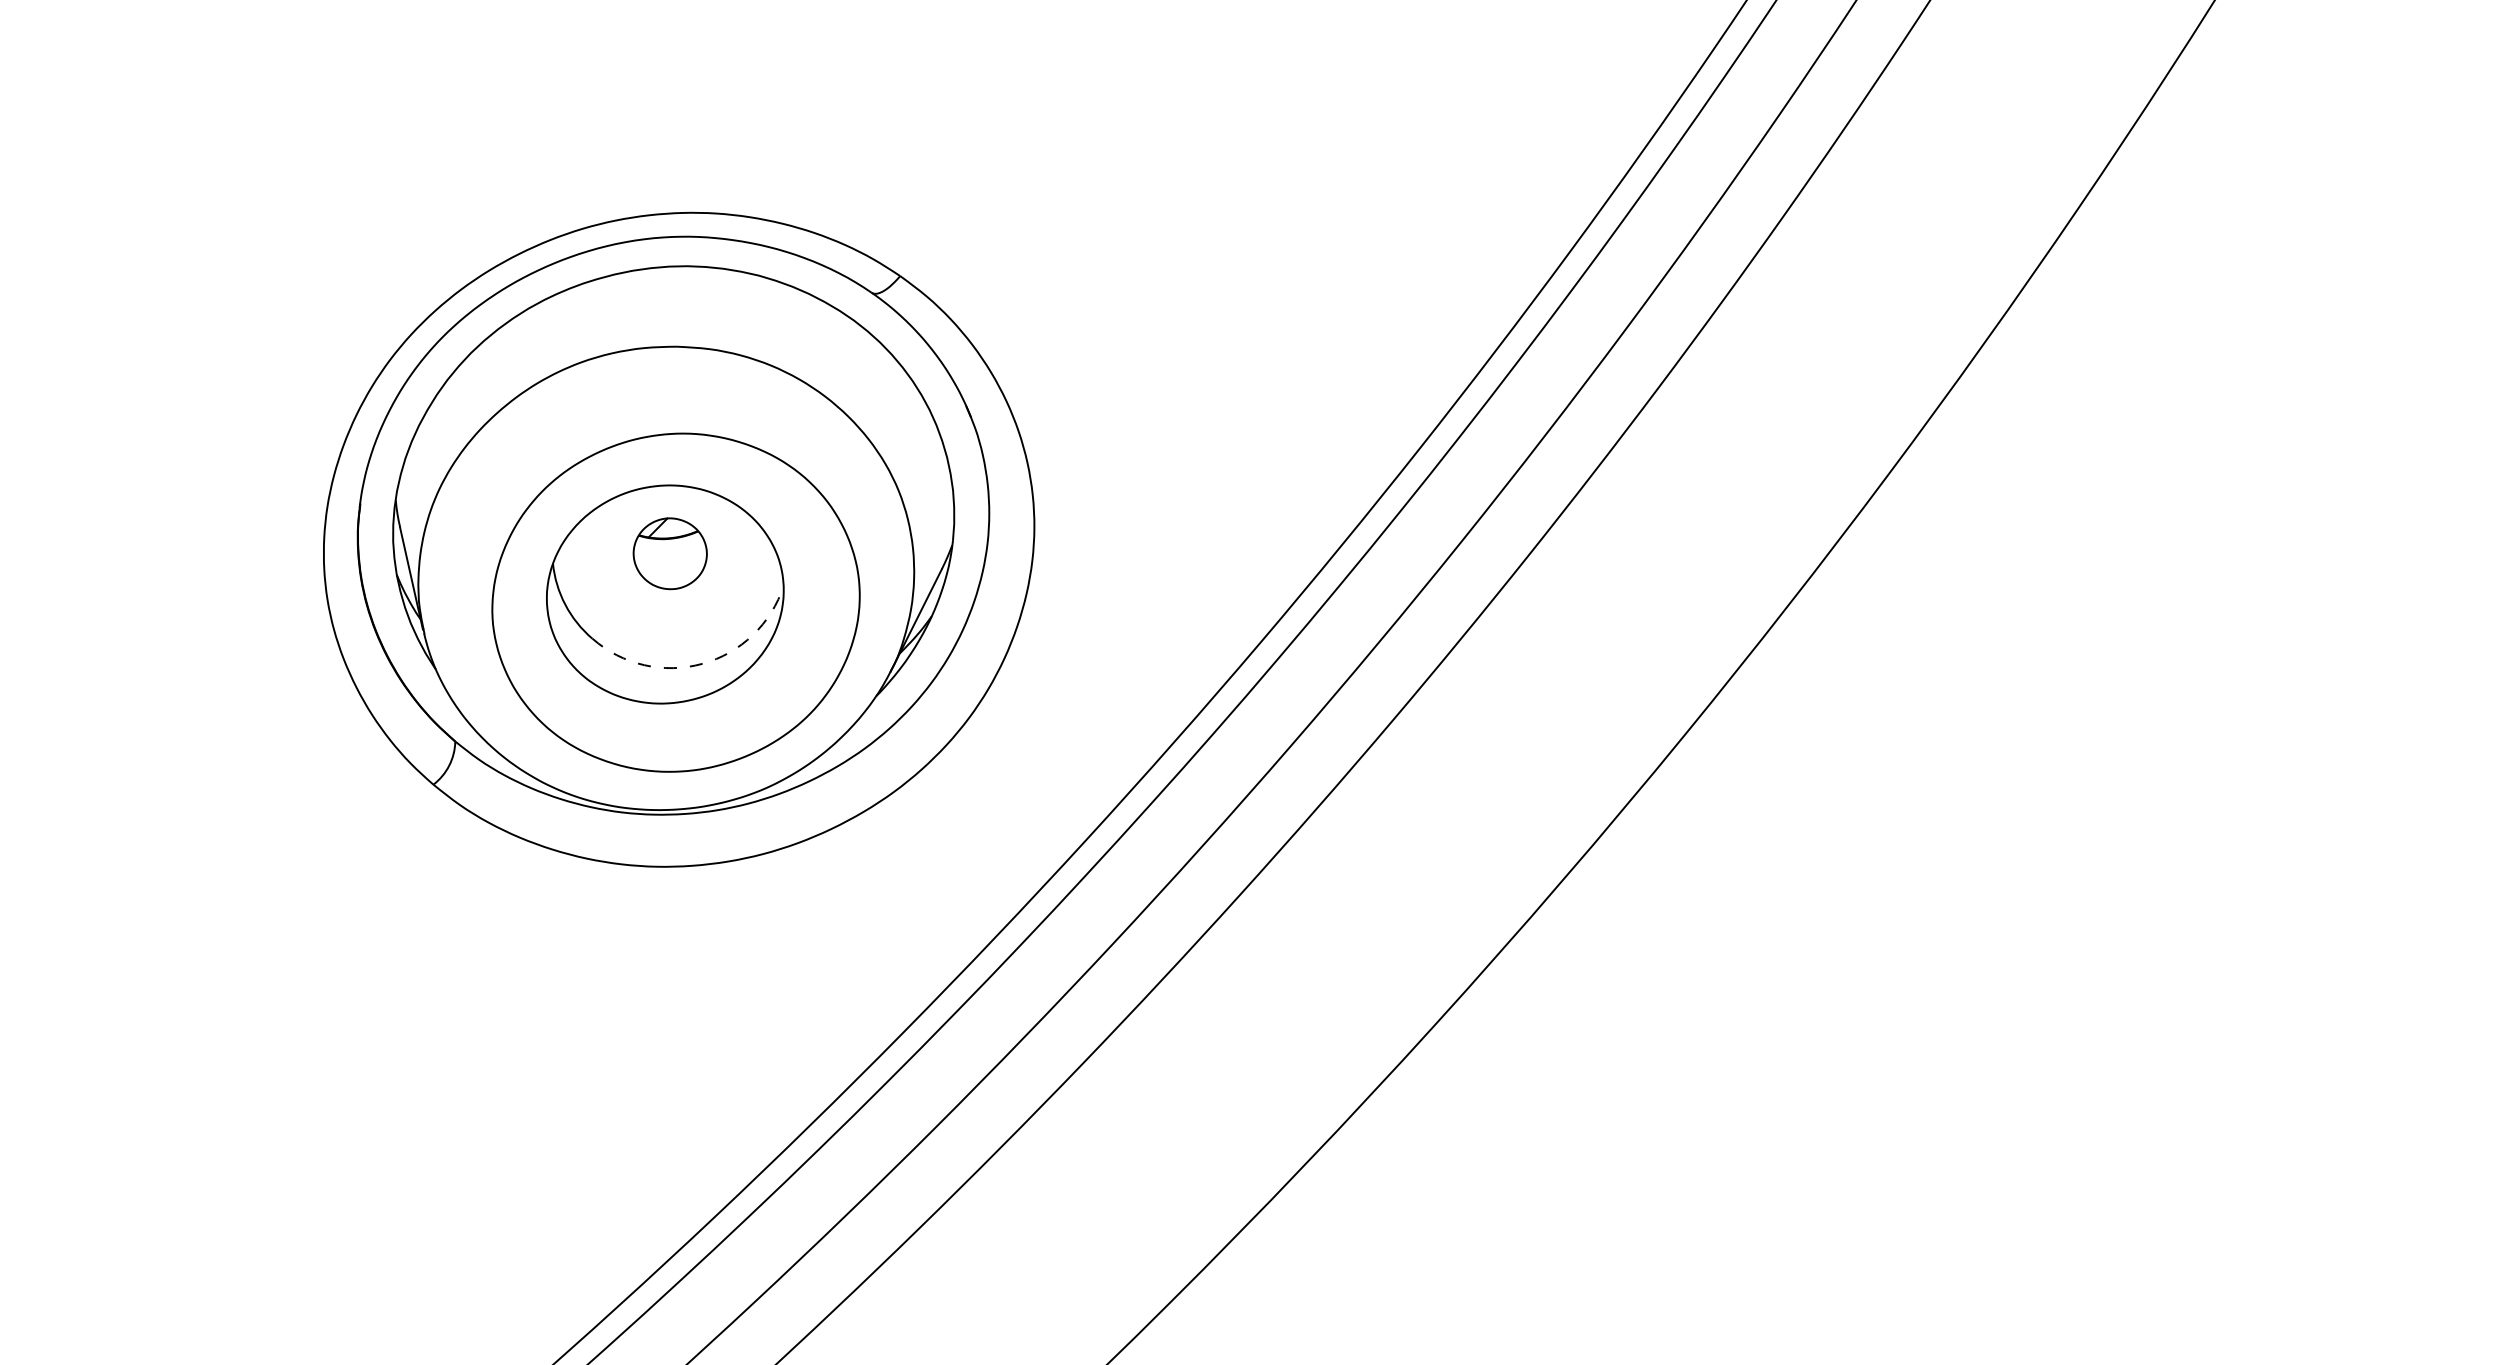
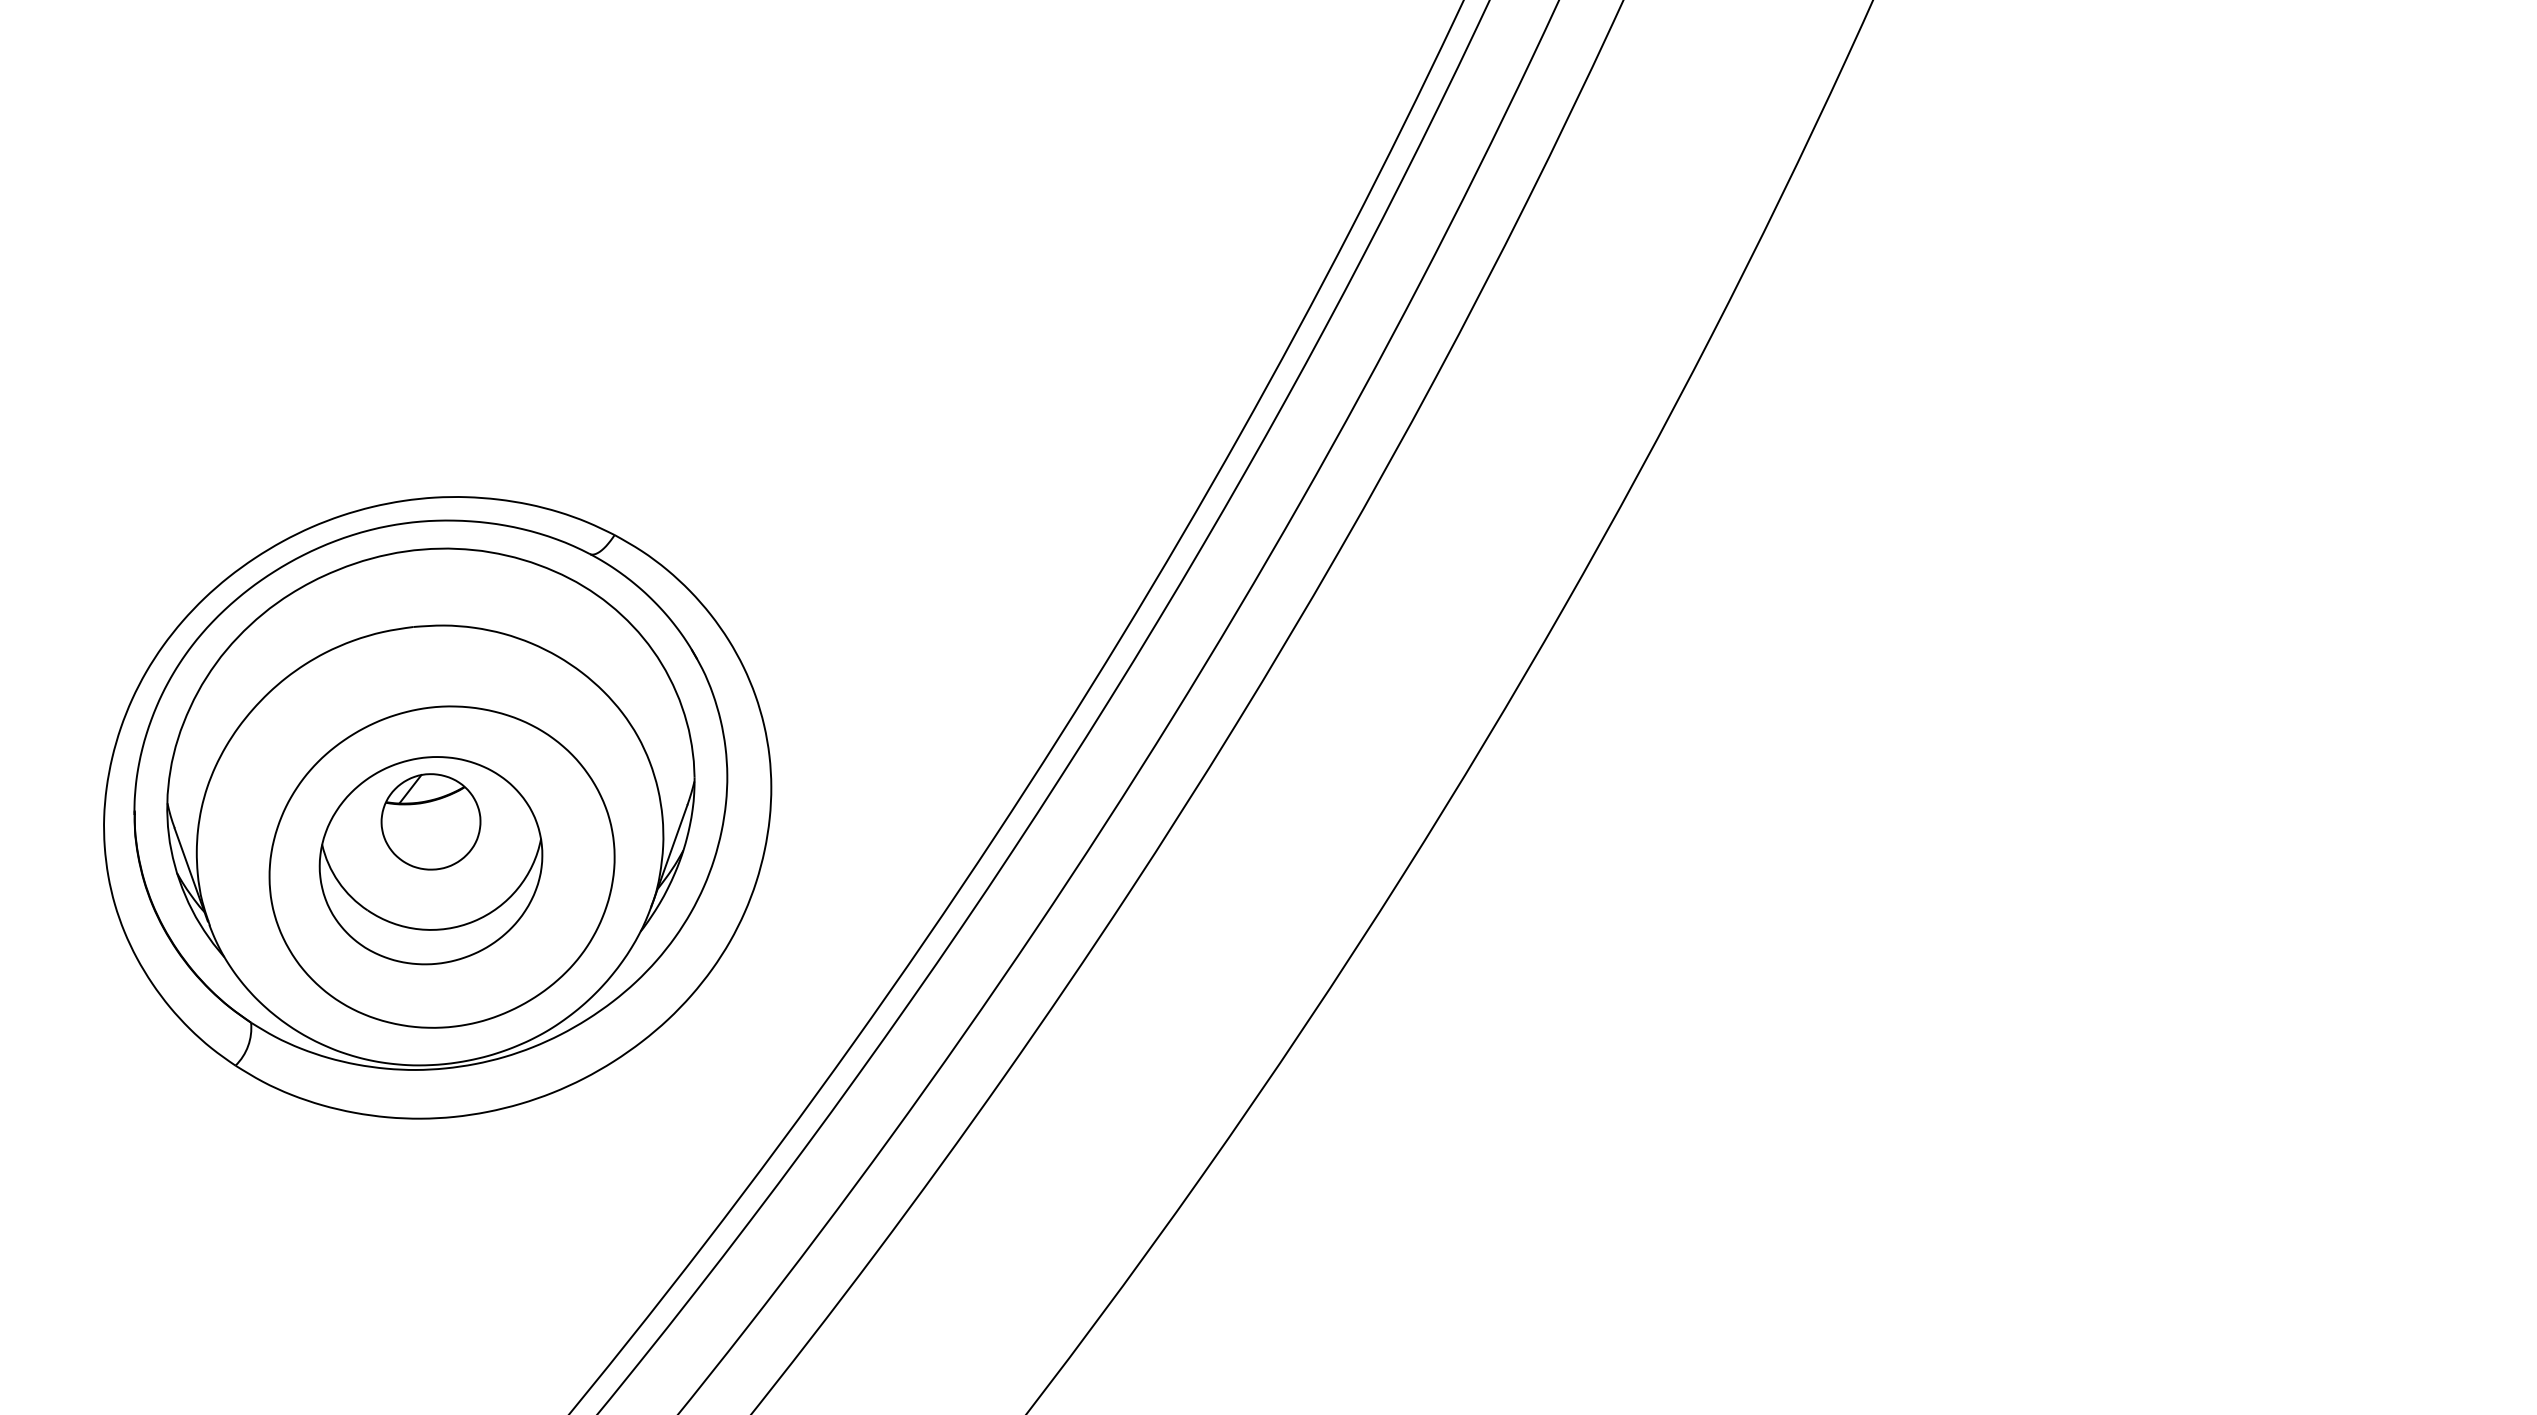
part: (669, 553) -> (430, 821), size x1.43
arc: (702, 663) -> (473, 921), dashed -> solid

